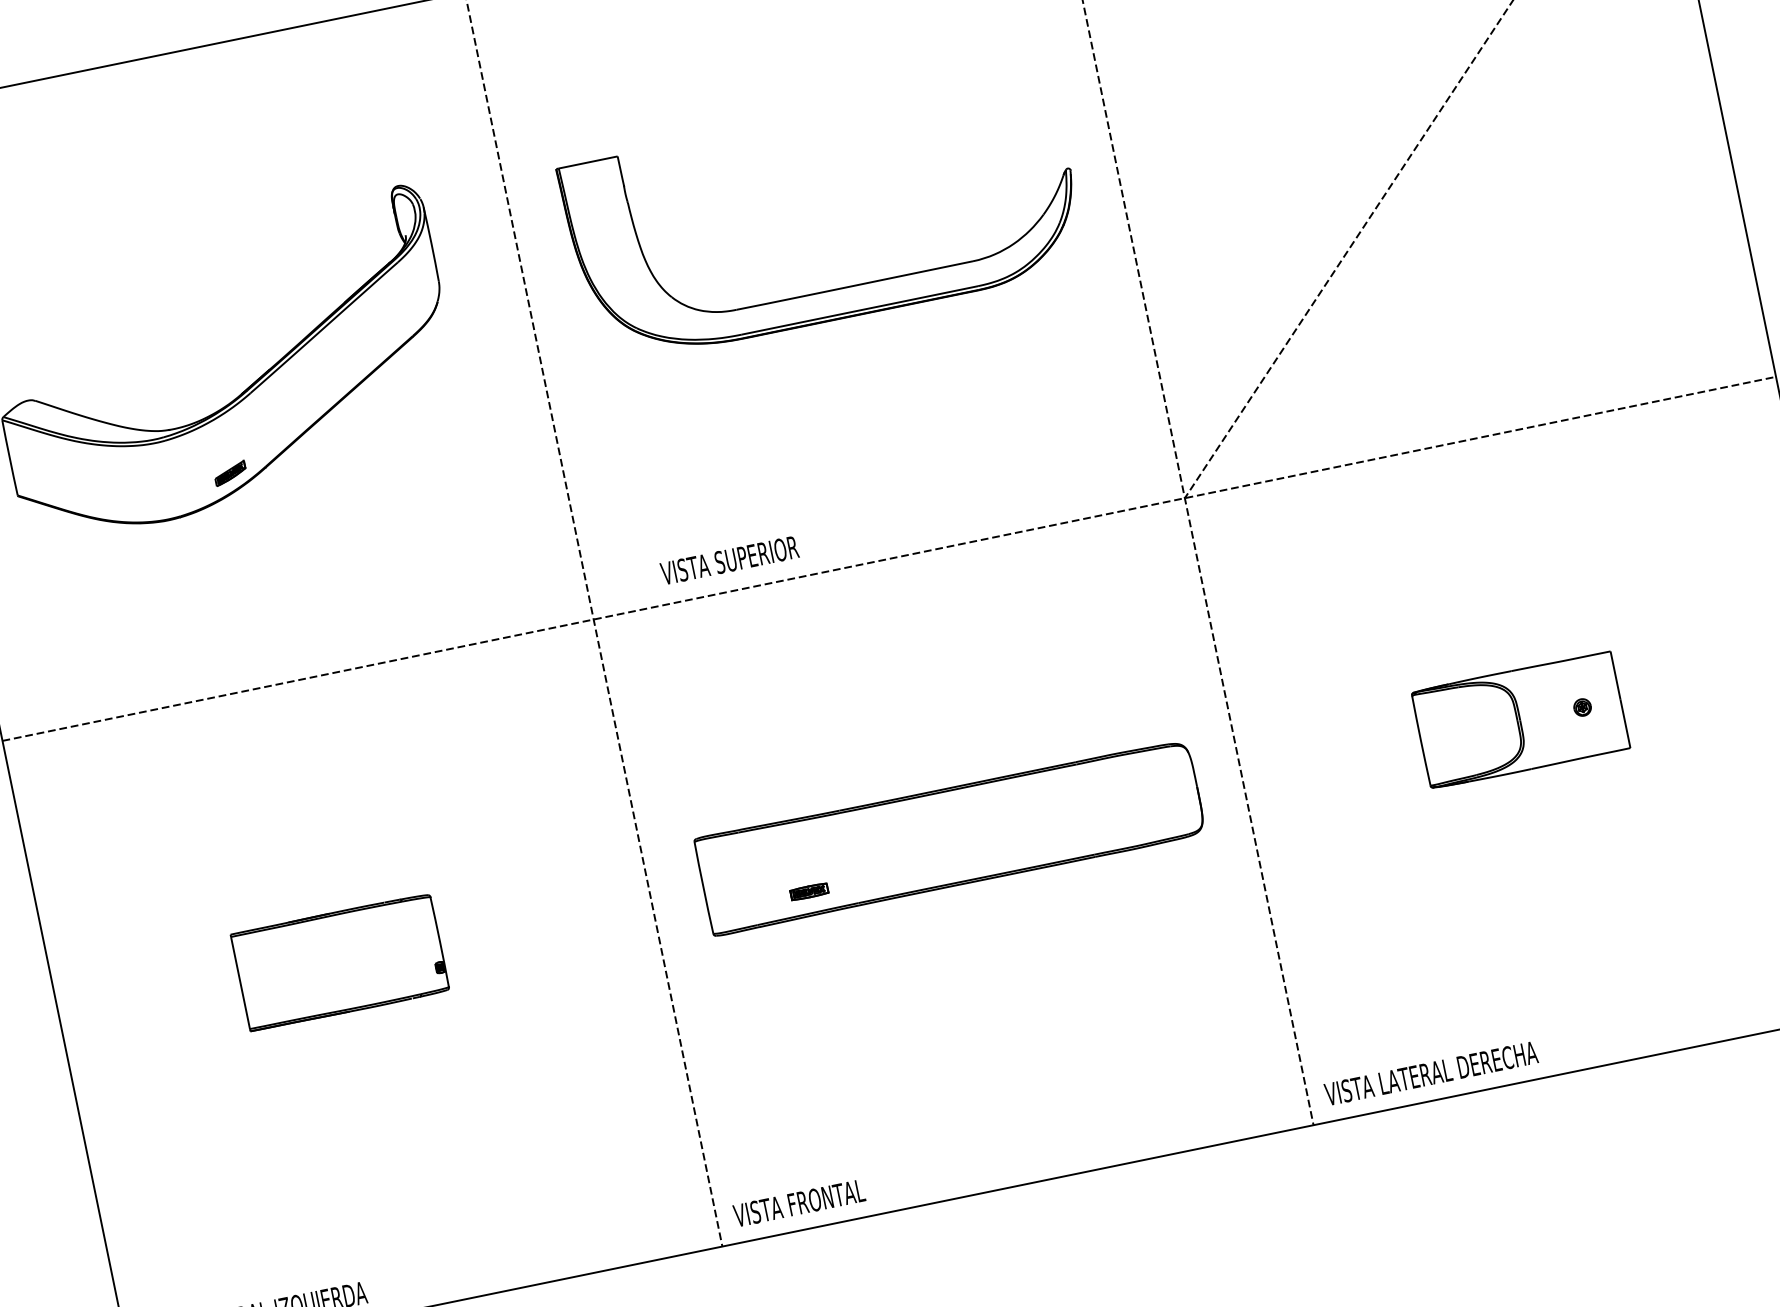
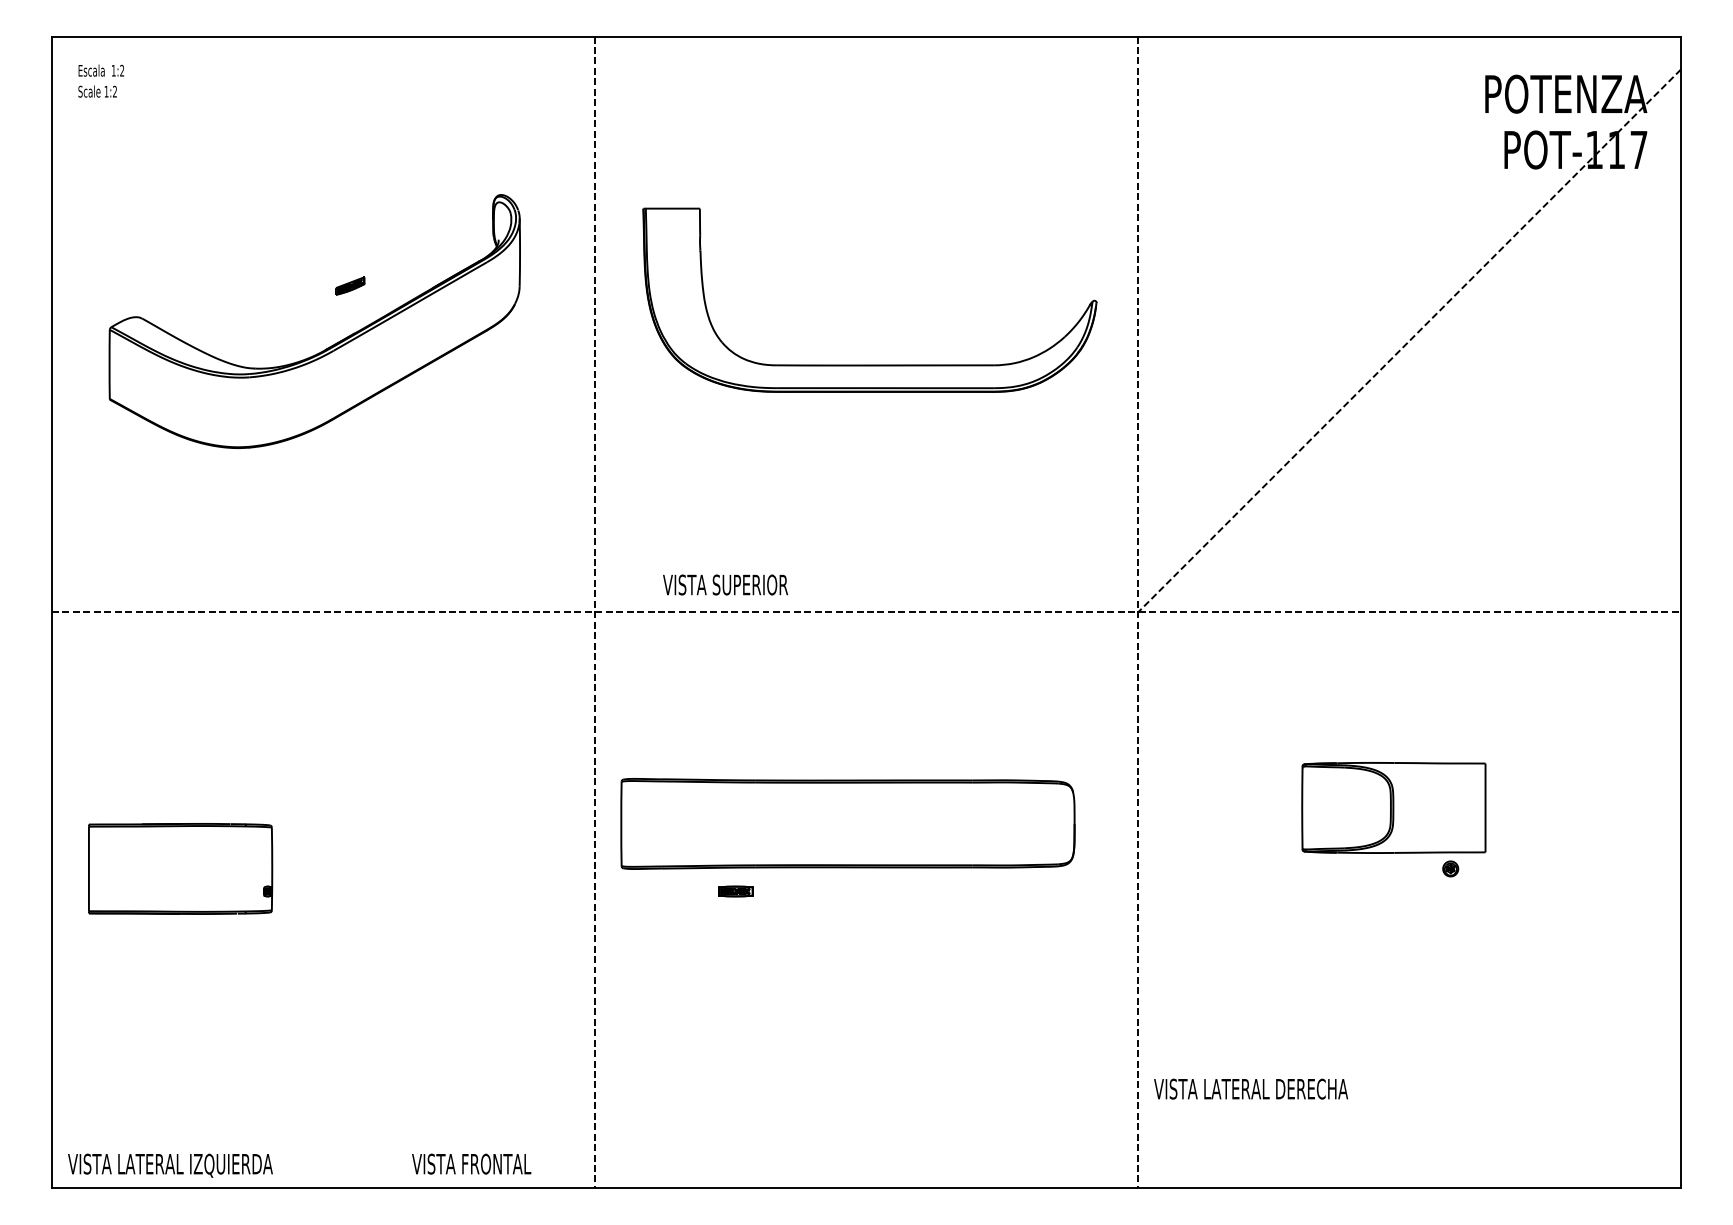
part: (230, 472) -> (350, 285), moved
part: (1520, 719) -> (1393, 807), moved
part: (949, 836) -> (847, 823), moved
part: (340, 962) -> (180, 868), moved
text: (1430, 1072) -> (1250, 1088), moved
text: (799, 1202) -> (471, 1163), moved

